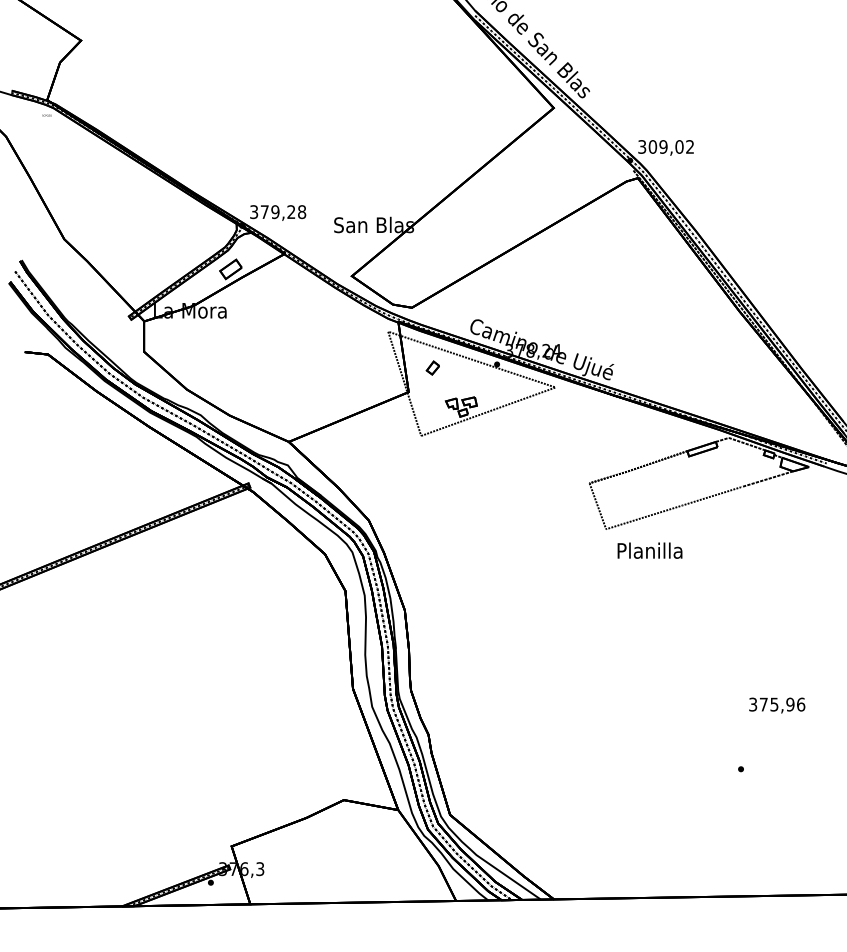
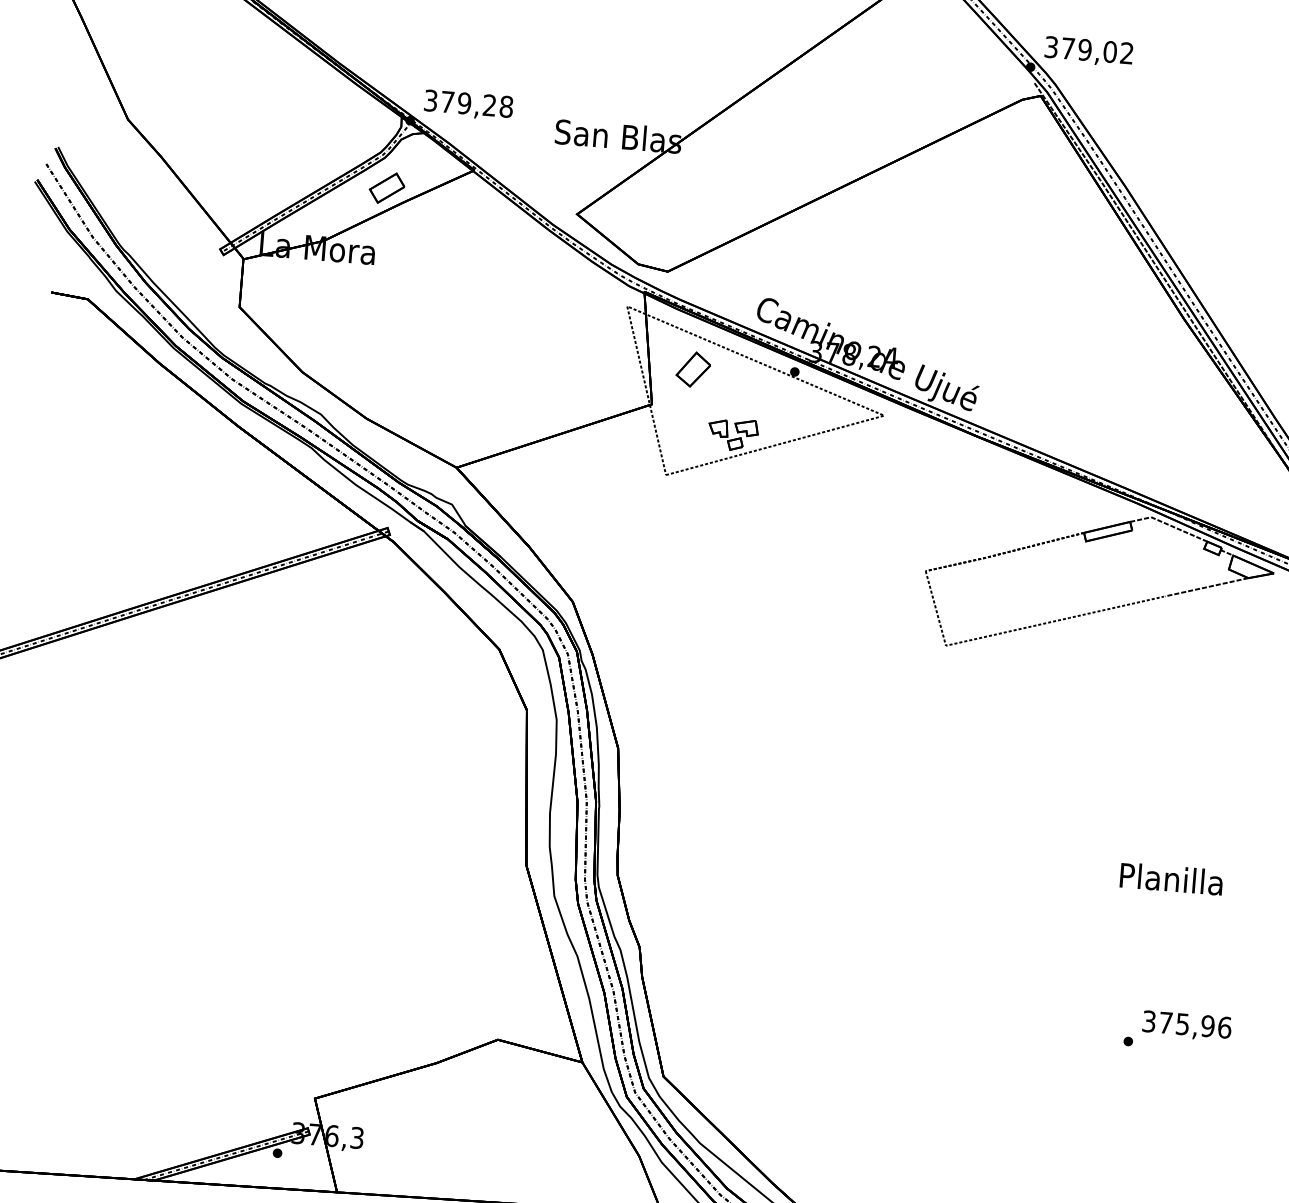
text: (652, 146) -> (1067, 47), 309,02 -> 379,02
part: (432, 367) -> (692, 368), size x1.67
text: (649, 550) -> (1170, 878), moved
text: (777, 705) -> (1187, 1026), moved

